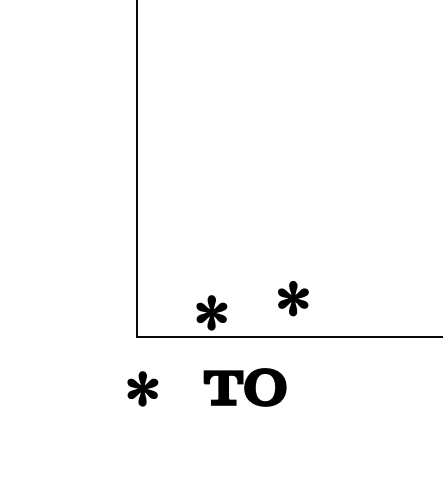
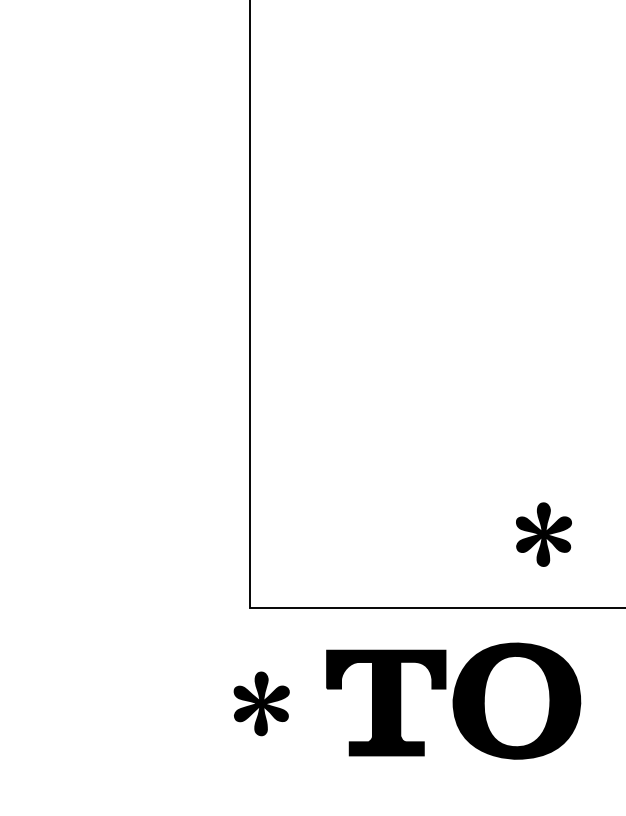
part: (211, 312) -> (390, 560), removed
part: (244, 387) -> (452, 701), size x1.67

